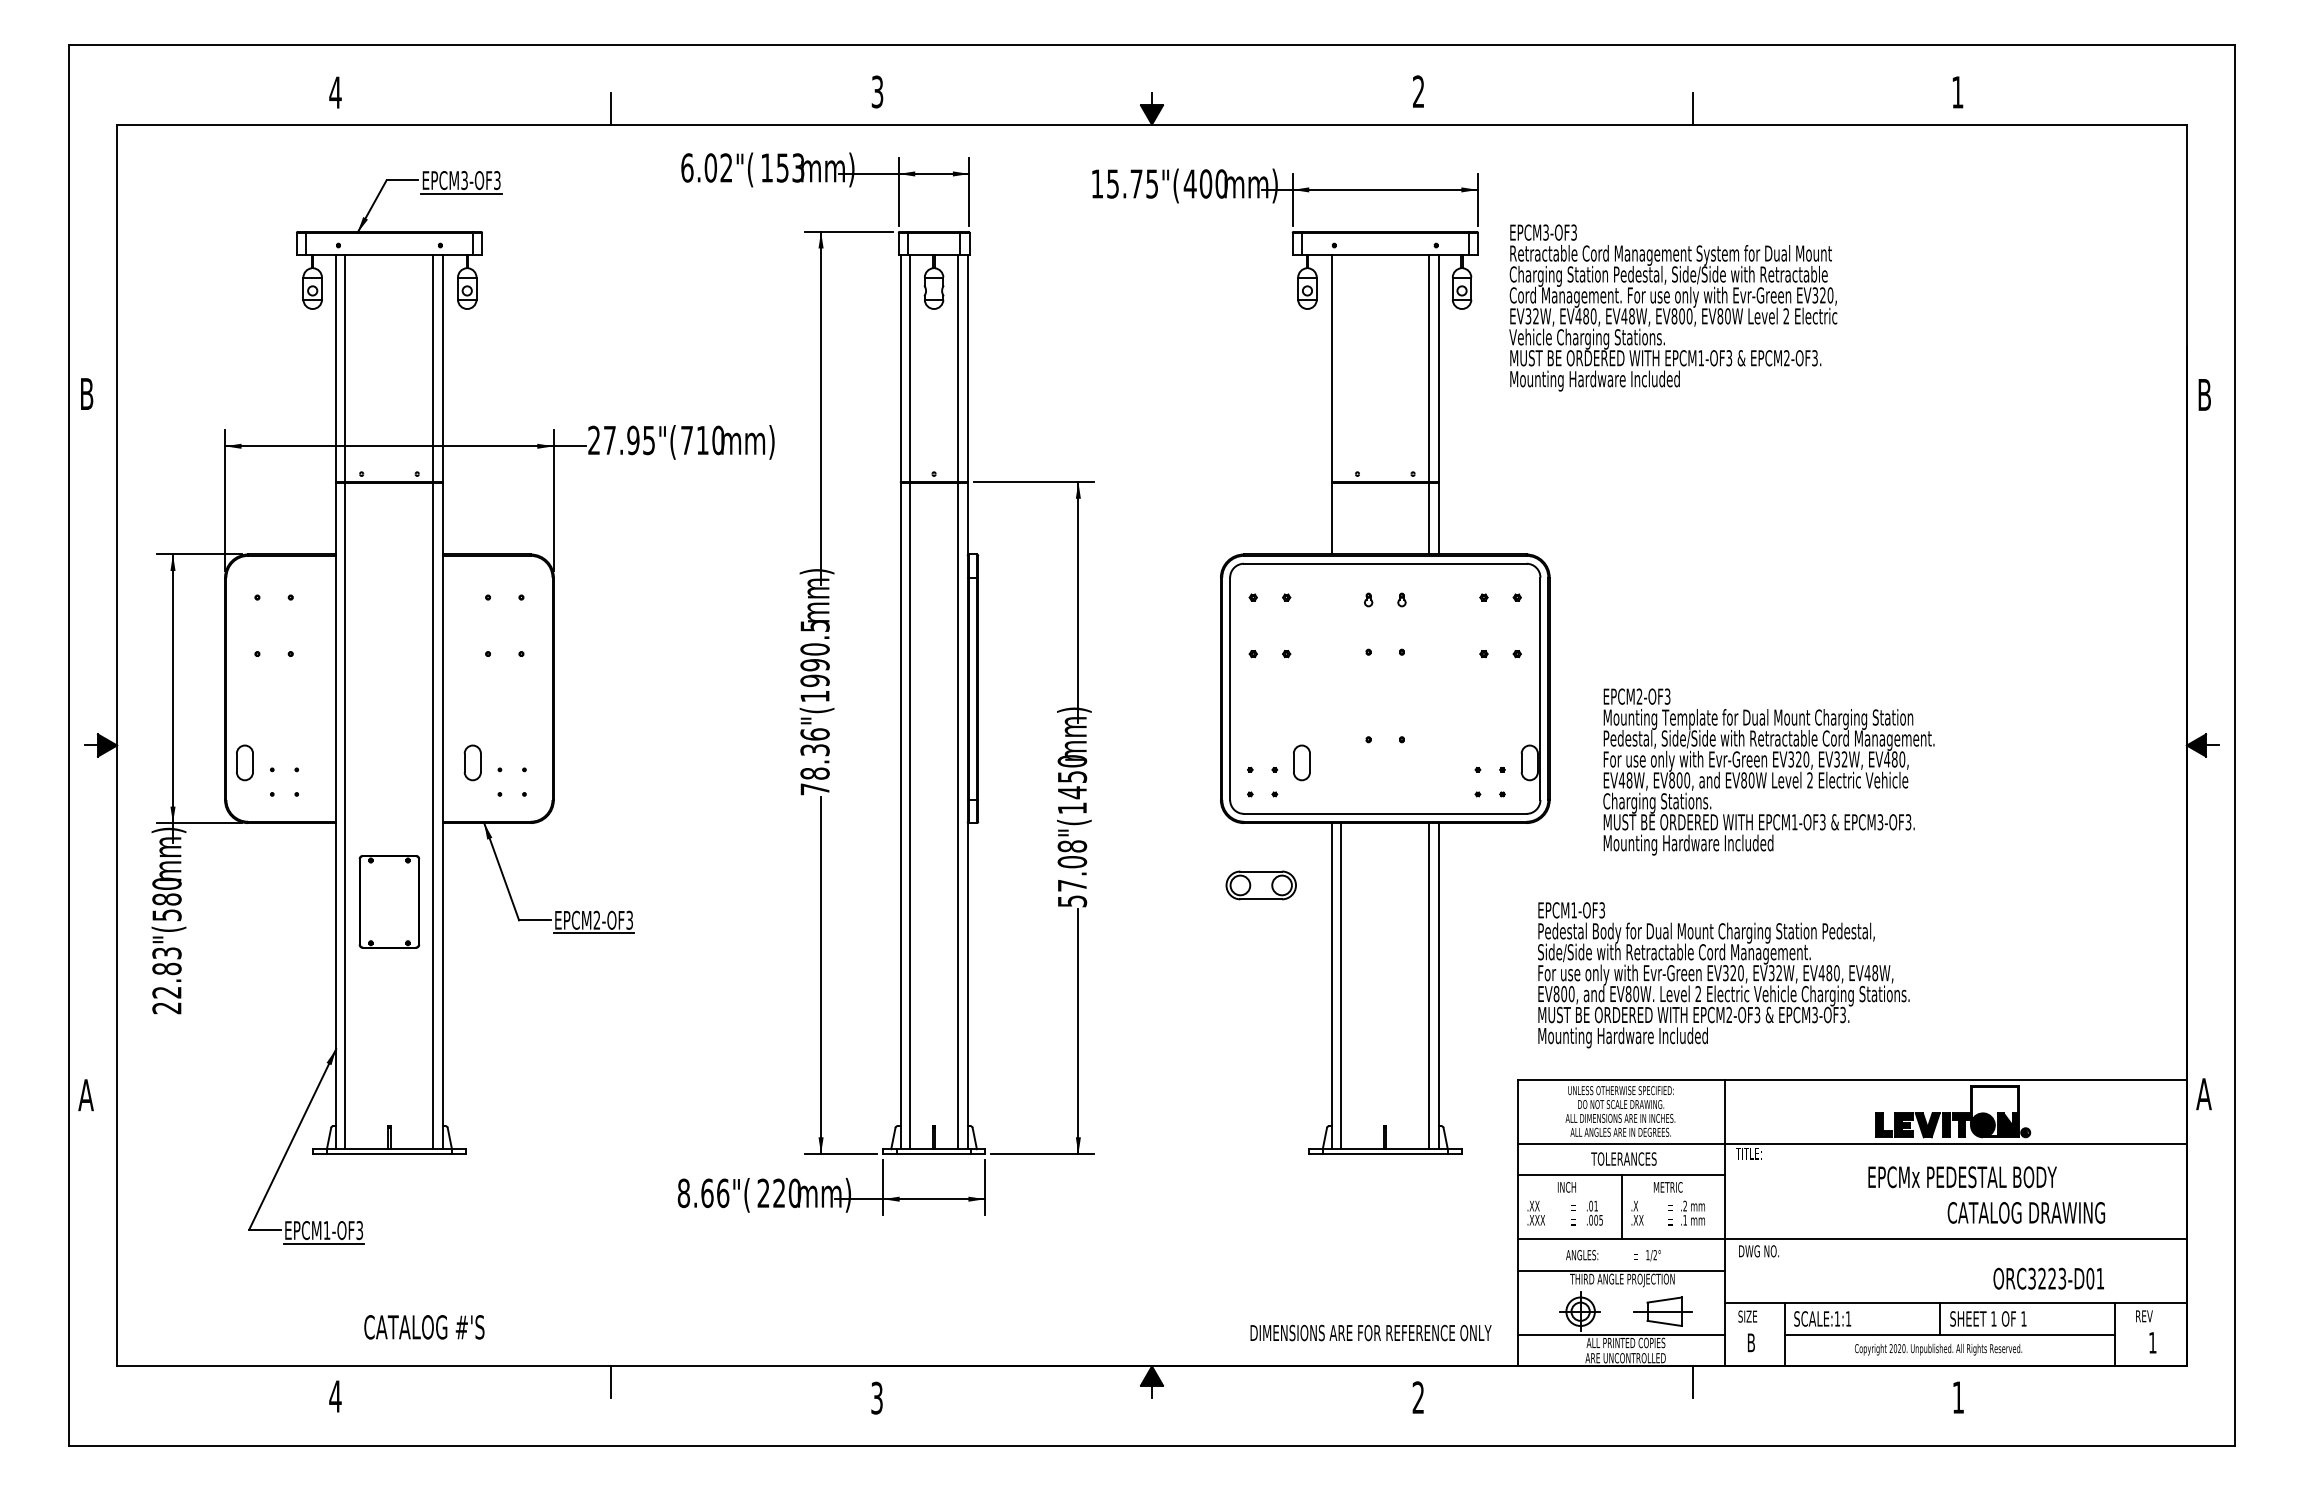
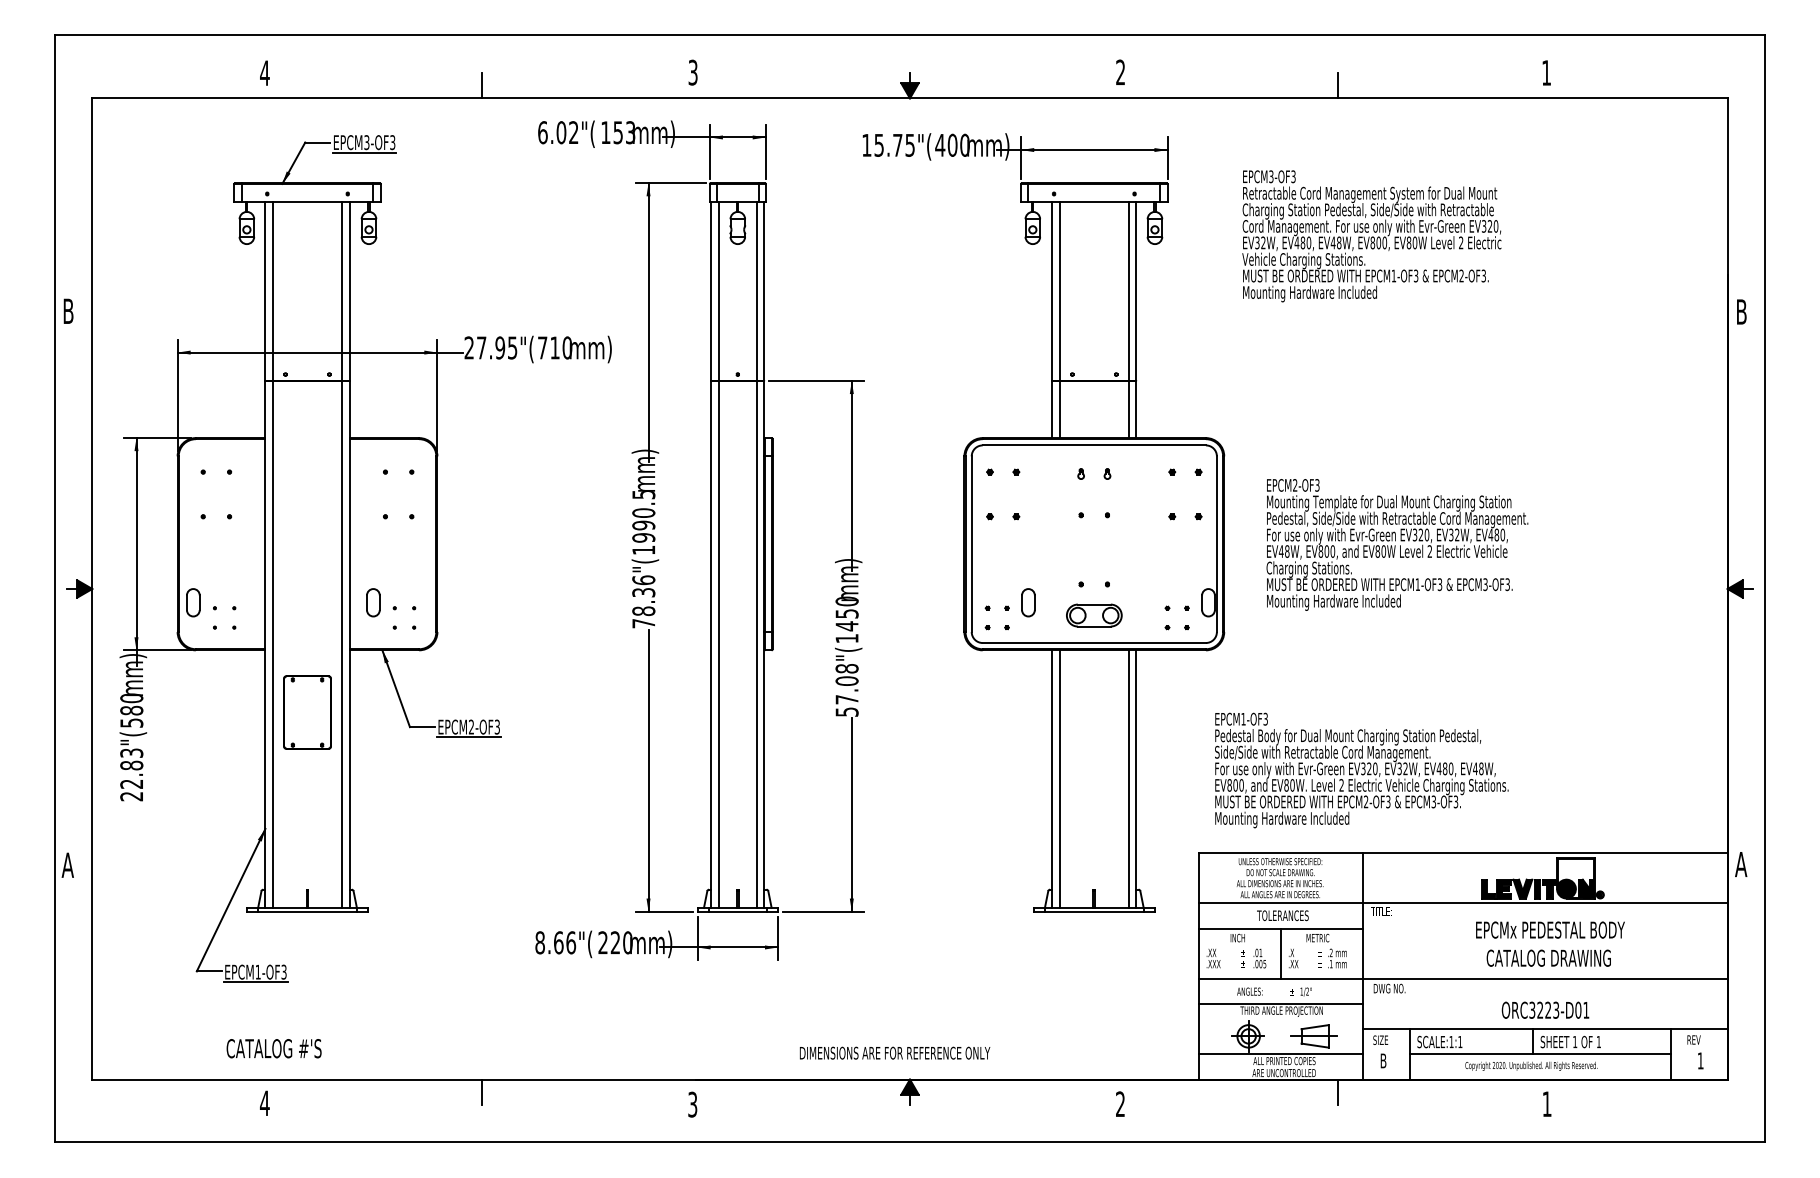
text: (1672, 308) -> (1371, 236), moved
line: (1341, 404) -> (1059, 319), added
text: (1769, 771) -> (1397, 544), moved
part: (1261, 885) -> (1094, 615), moved
text: (2025, 1211) -> (1548, 957), moved
text: (2048, 1277) -> (1545, 1009), moved
text: (423, 1327) -> (273, 1048), moved
text: (1370, 1332) -> (894, 1052), moved

